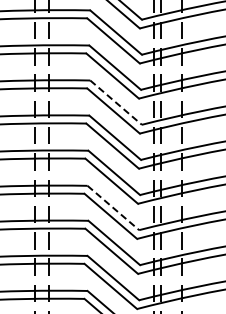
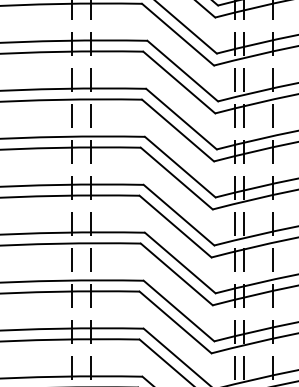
line: (116, 102) -> (183, 70), dashed -> solid
line: (113, 208) -> (179, 215), dashed -> solid

